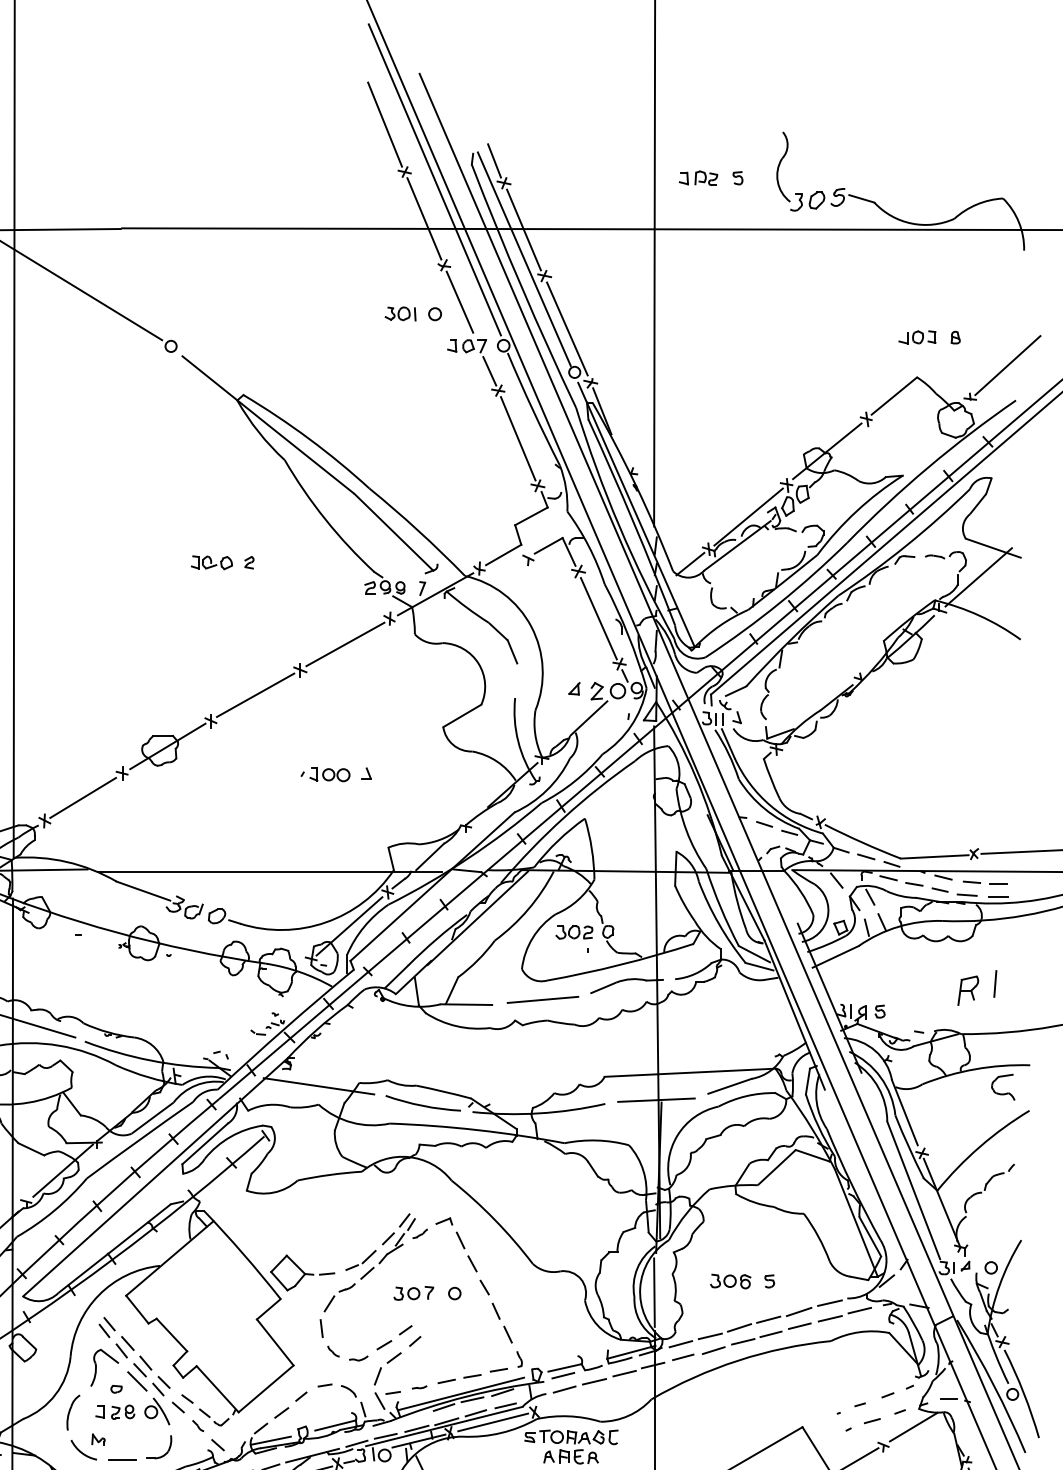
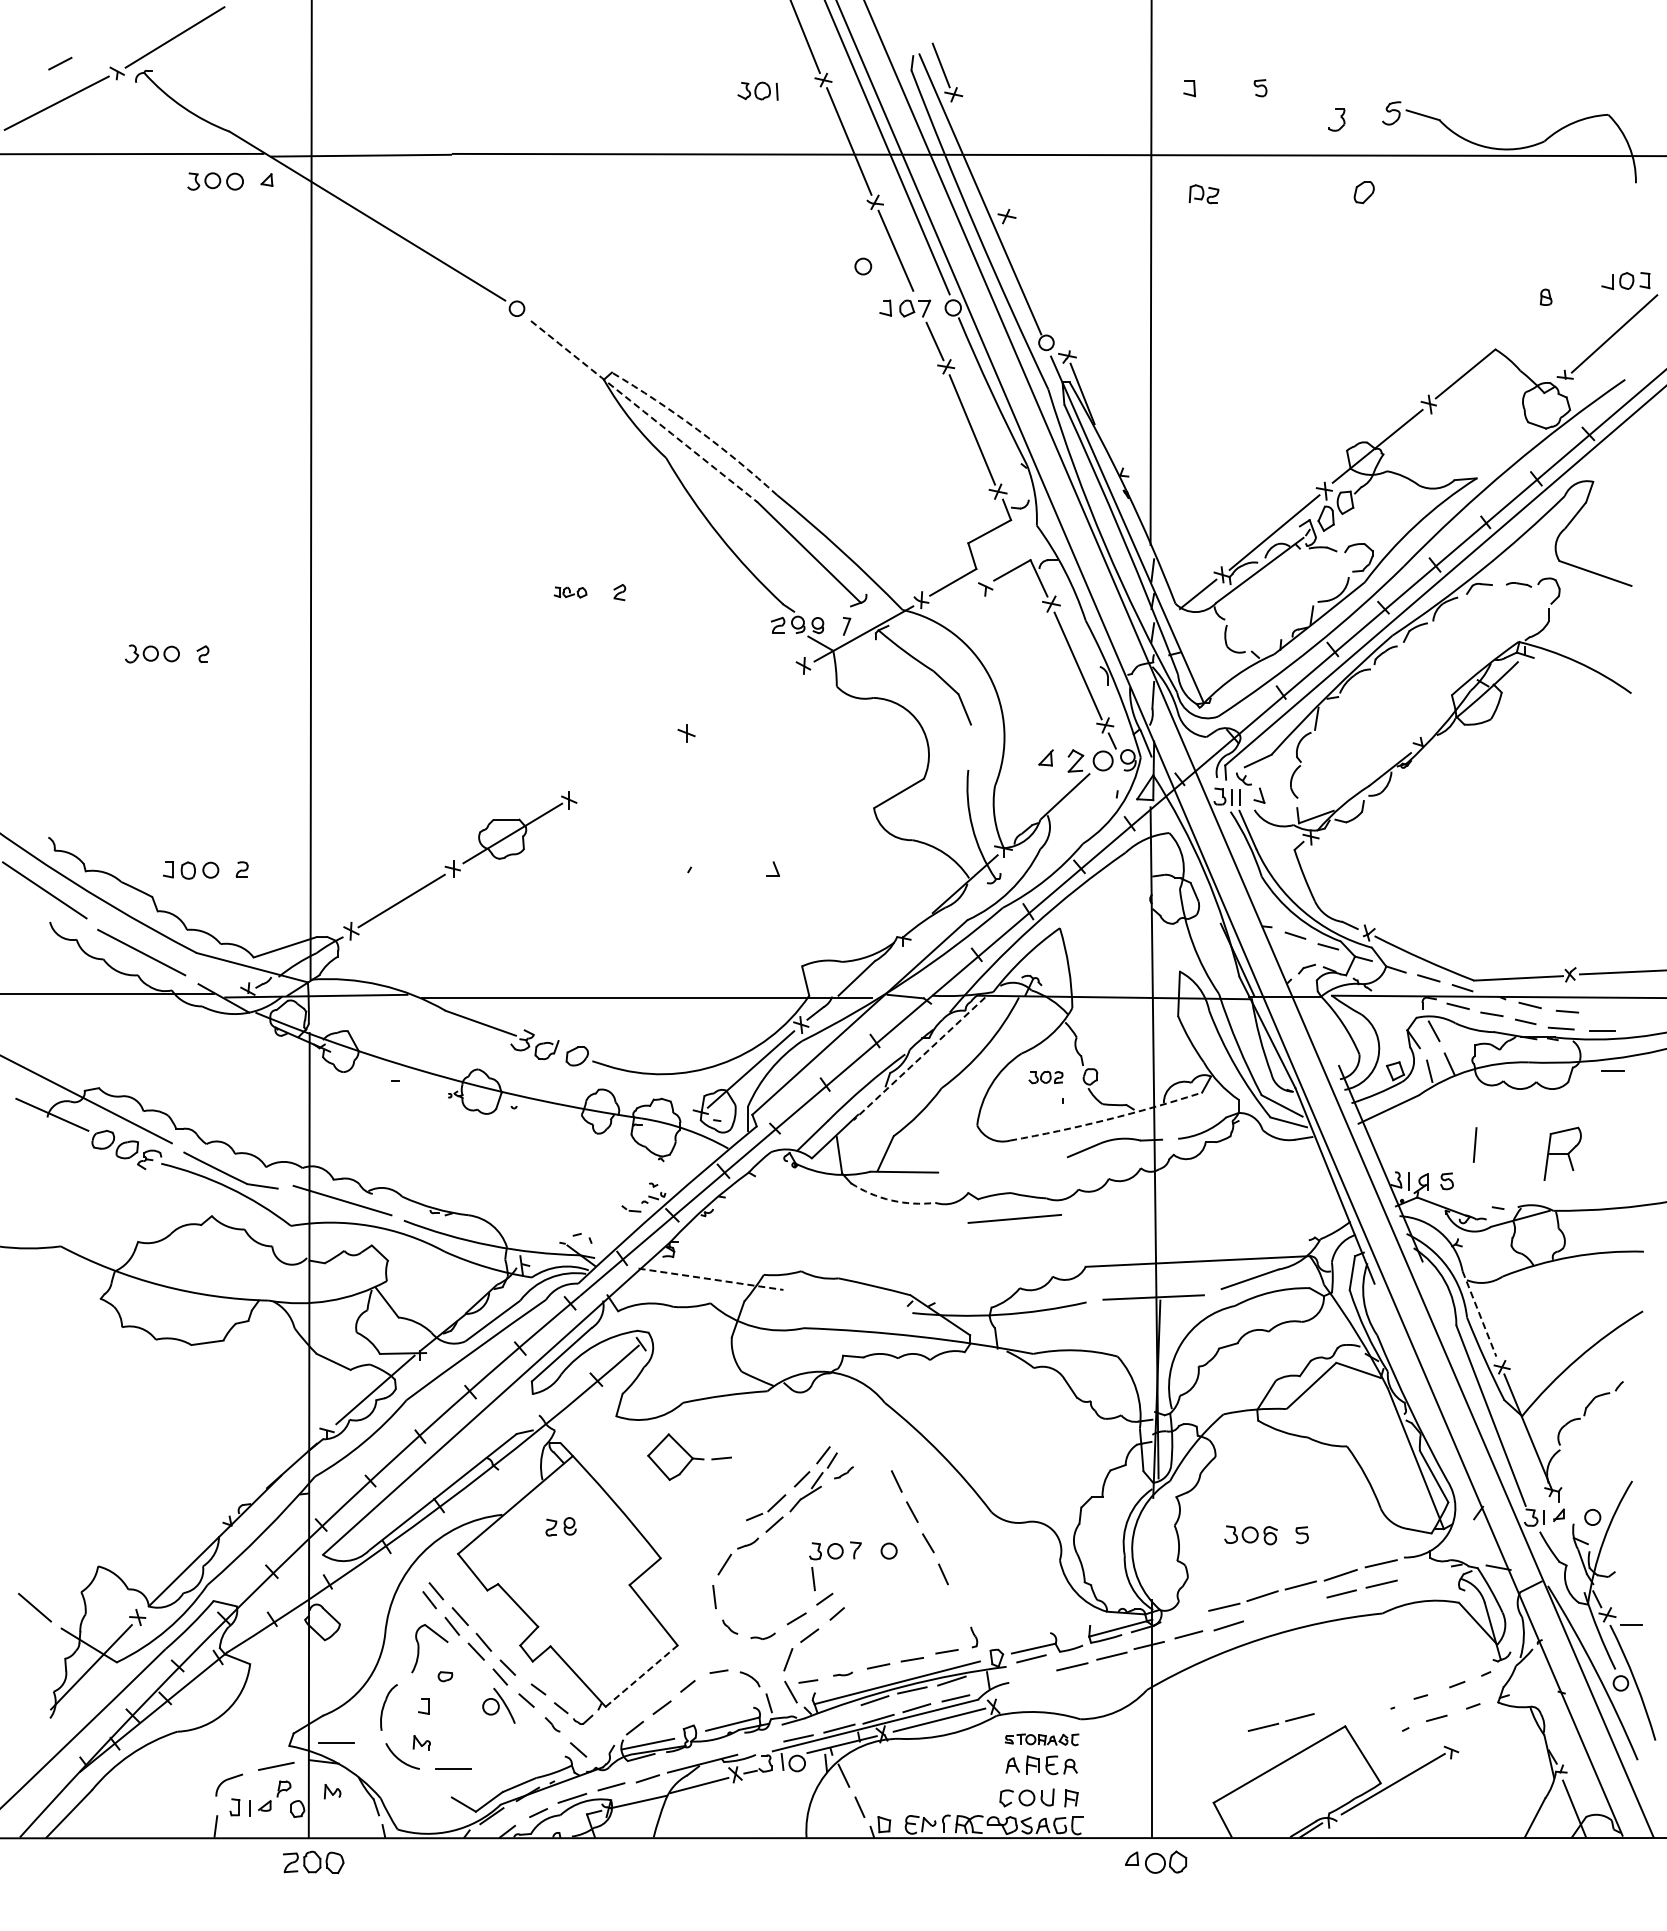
part: (783, 167) -> (1320, 73), removed
part: (705, 178) -> (1203, 194), moved
part: (816, 200) -> (1363, 192), moved
line: (523, 230) -> (979, 156), removed
part: (400, 313) -> (757, 90), moved
line: (567, 328) -> (1036, 285), removed
part: (917, 337) -> (1625, 280), moved
arc: (268, 424) -> (644, 411), solid -> dashed
arc: (308, 438) -> (697, 429), solid -> dashed
part: (211, 562) -> (570, 592), size x0.6
line: (978, 577) -> (1575, 611), removed
line: (345, 644) -> (745, 699), removed
line: (255, 694) -> (627, 765), removed
part: (330, 774) -> (725, 870), removed
line: (836, 880) -> (1389, 1009), removed
line: (997, 882) -> (1612, 1070), moved
line: (477, 917) -> (919, 1058), solid -> dashed
part: (574, 932) -> (1045, 1077), size x0.7
arc: (620, 964) -> (1106, 1119), solid -> dashed
line: (994, 983) -> (1474, 1144), moved
part: (968, 990) -> (1562, 1153), size x1.4
line: (542, 999) -> (1014, 1218), moved
arc: (456, 1026) -> (891, 1200), solid -> dashed
line: (319, 1086) -> (711, 1279), solid -> dashed
part: (1003, 1093) -> (1609, 1288), removed
arc: (422, 1104) -> (846, 1303), removed
line: (904, 1112) -> (1479, 1313), solid -> dashed
part: (444, 1221) -> (875, 1456), removed
part: (302, 1272) -> (689, 1456), moved
line: (886, 1280) -> (1455, 1534), removed
line: (654, 1292) -> (1150, 1549), removed
line: (859, 1310) -> (1420, 1573), removed
line: (397, 1315) -> (813, 1579), added
line: (507, 1334) -> (958, 1604), removed
part: (756, 1338) -> (1280, 1722), moved
line: (680, 1344) -> (1185, 1617), removed
line: (137, 1381) -> (472, 1666), removed
line: (266, 1388) -> (642, 1675), solid -> dashed
line: (564, 1389) -> (1033, 1677), removed
line: (949, 1398) -> (1631, 1624), moved
part: (122, 1412) -> (560, 1526), moved
line: (913, 1427) -> (1490, 1726), removed
part: (570, 1437) -> (1041, 1739), size x0.6
line: (33, 1439) -> (336, 1742), added
line: (356, 1444) -> (760, 1748), removed
part: (165, 1453) -> (509, 1760), removed

